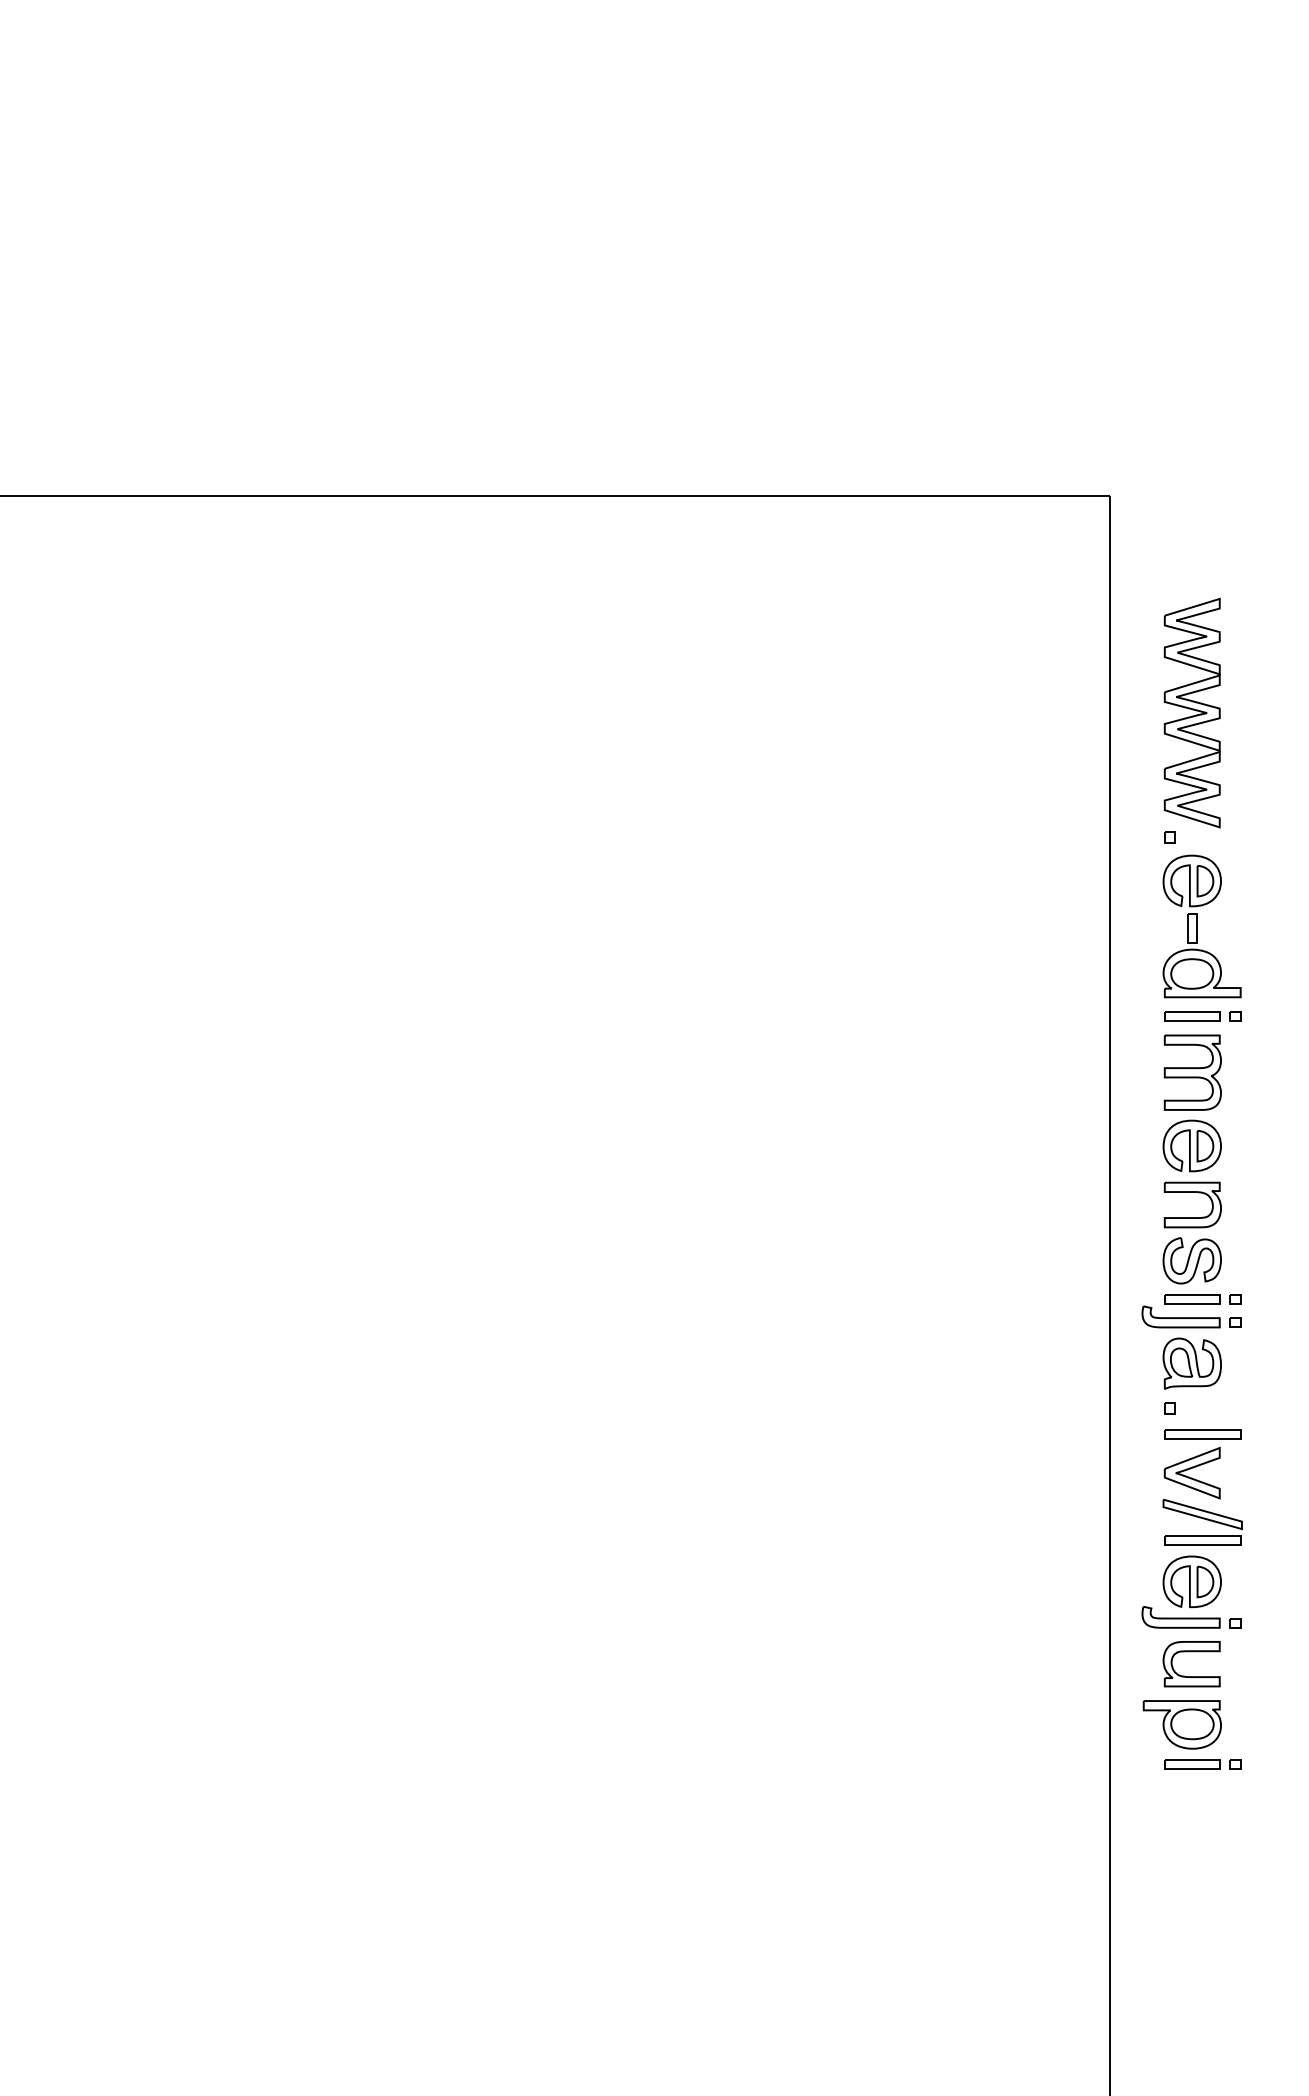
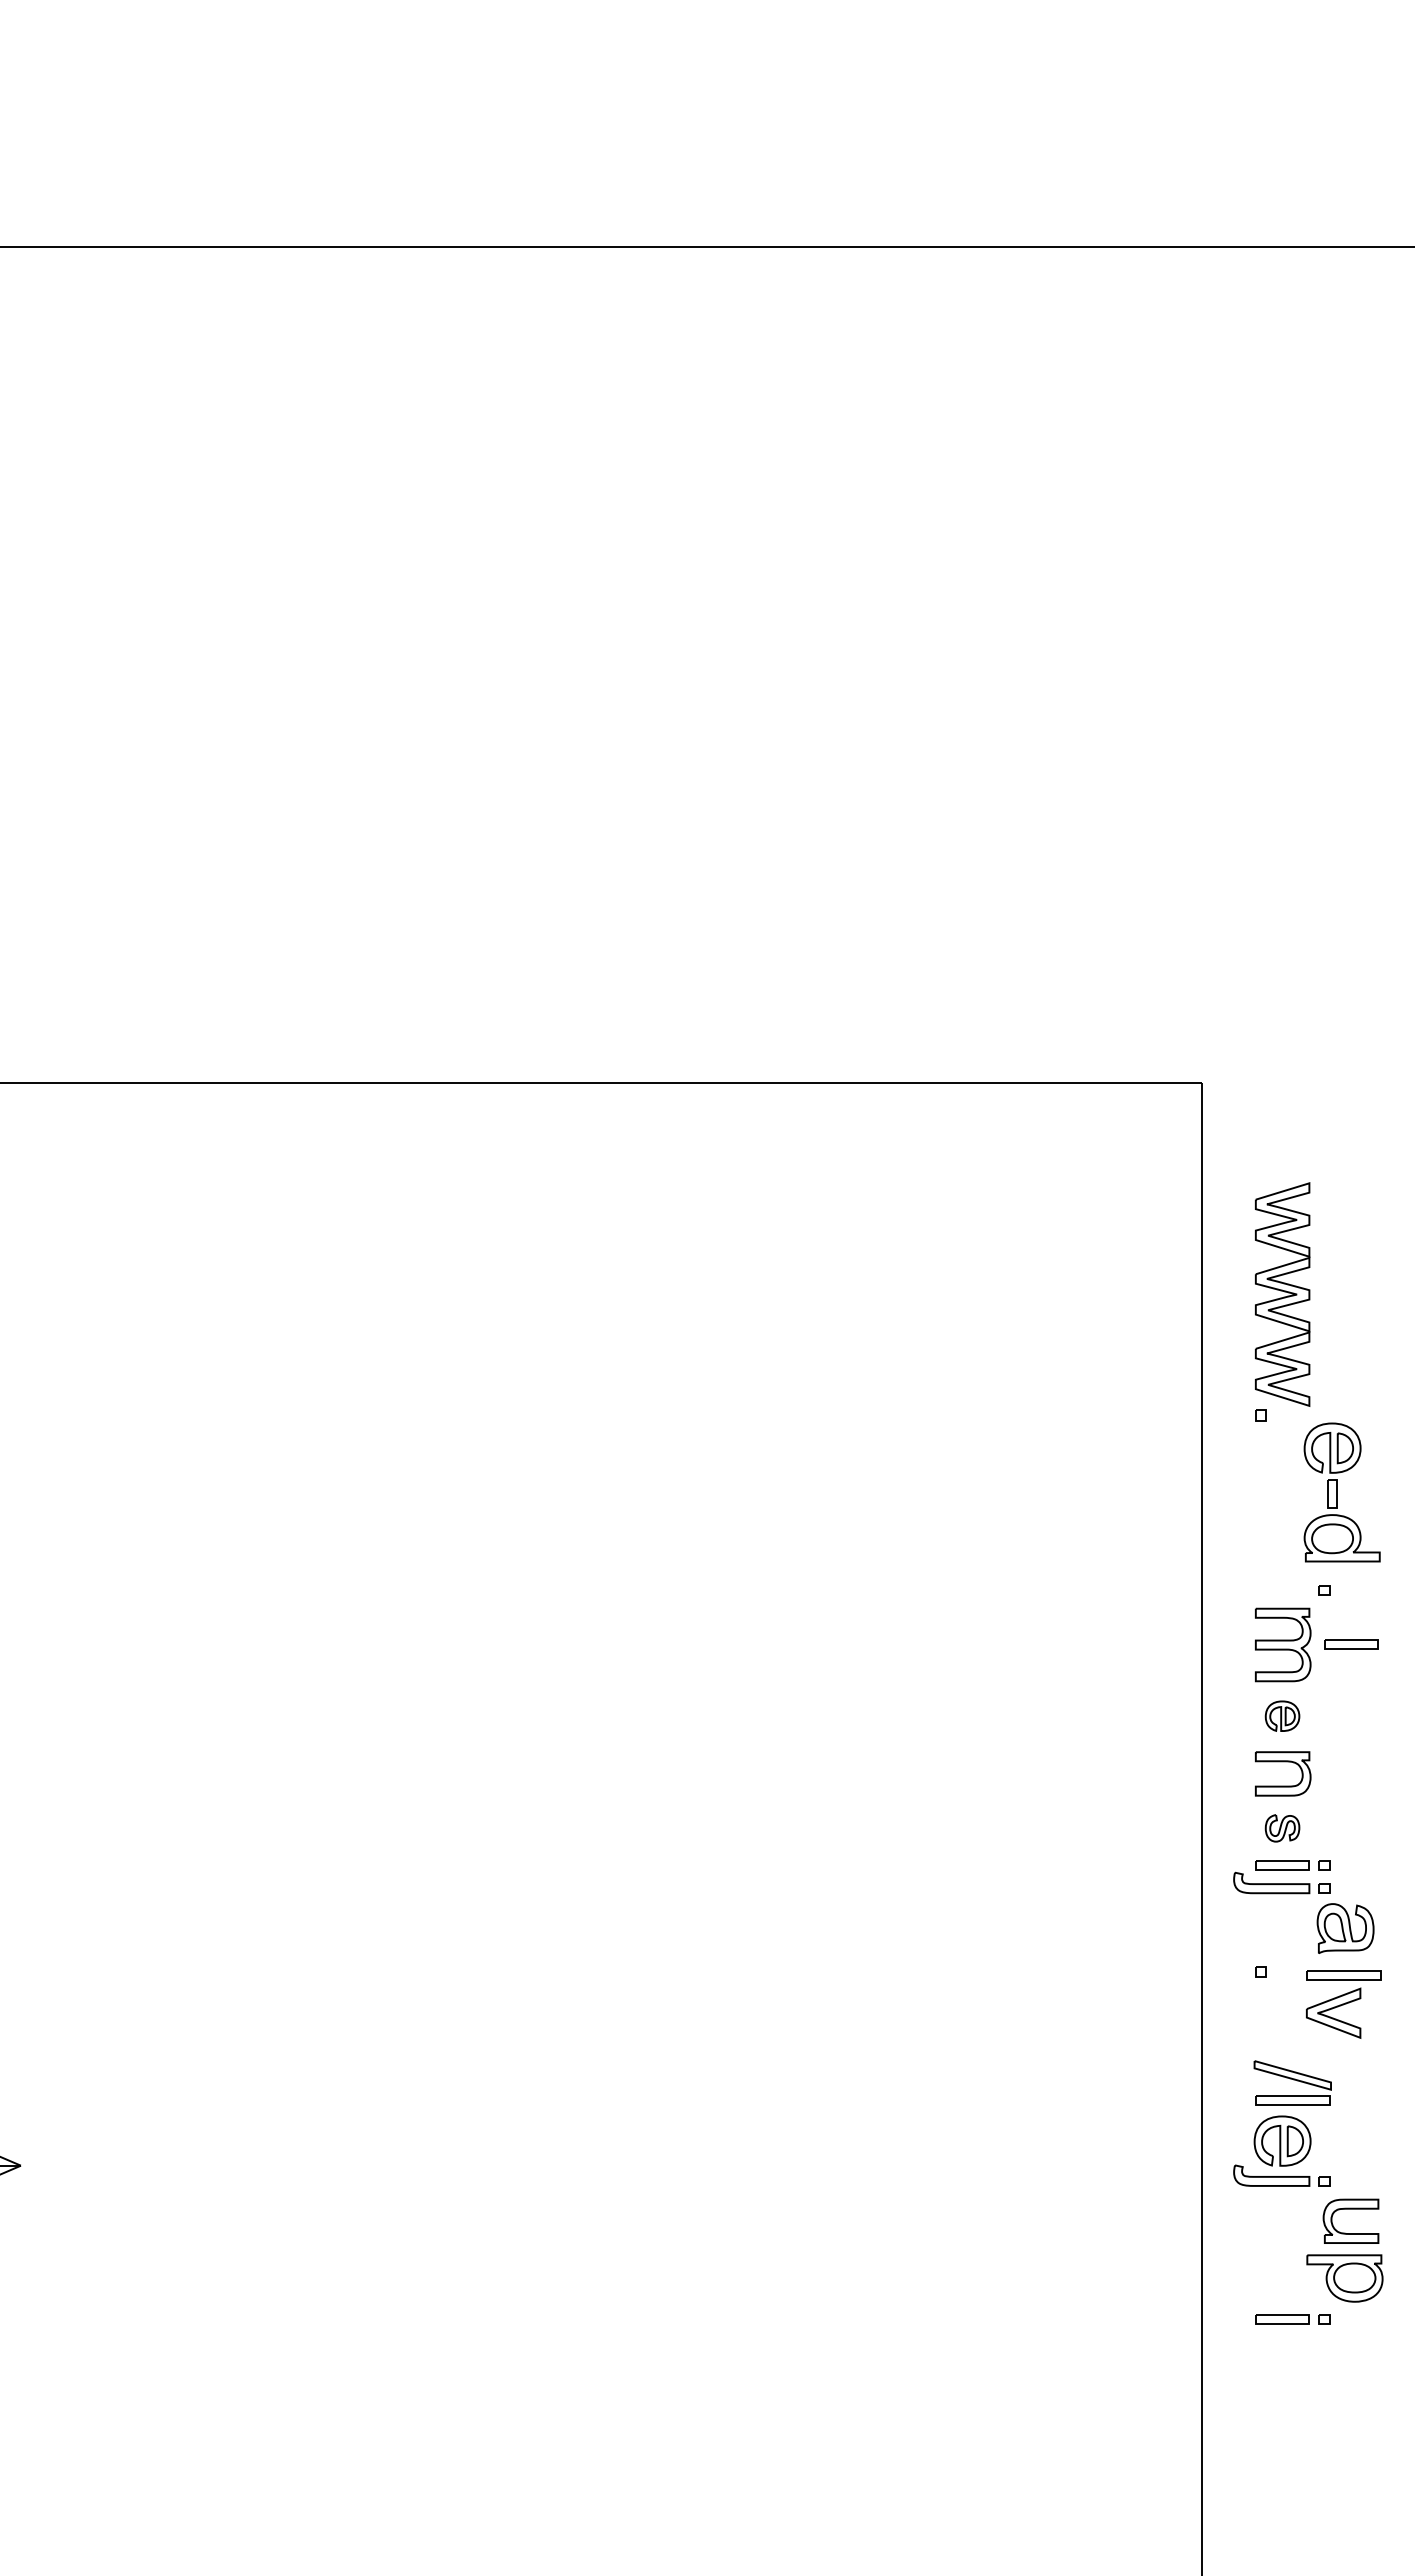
part: (1201, 926) -> (1341, 1492), moved
part: (1192, 1016) -> (1351, 1644), moved
part: (1192, 1145) -> (1282, 1715), size x0.6
part: (1192, 1261) -> (1282, 1828), size x0.6
part: (1192, 1363) -> (1345, 1928), moved
part: (1202, 1464) -> (1343, 2004), moved
part: (1191, 1652) -> (1350, 2209), moved
part: (1181, 1724) -> (1344, 2278), moved

